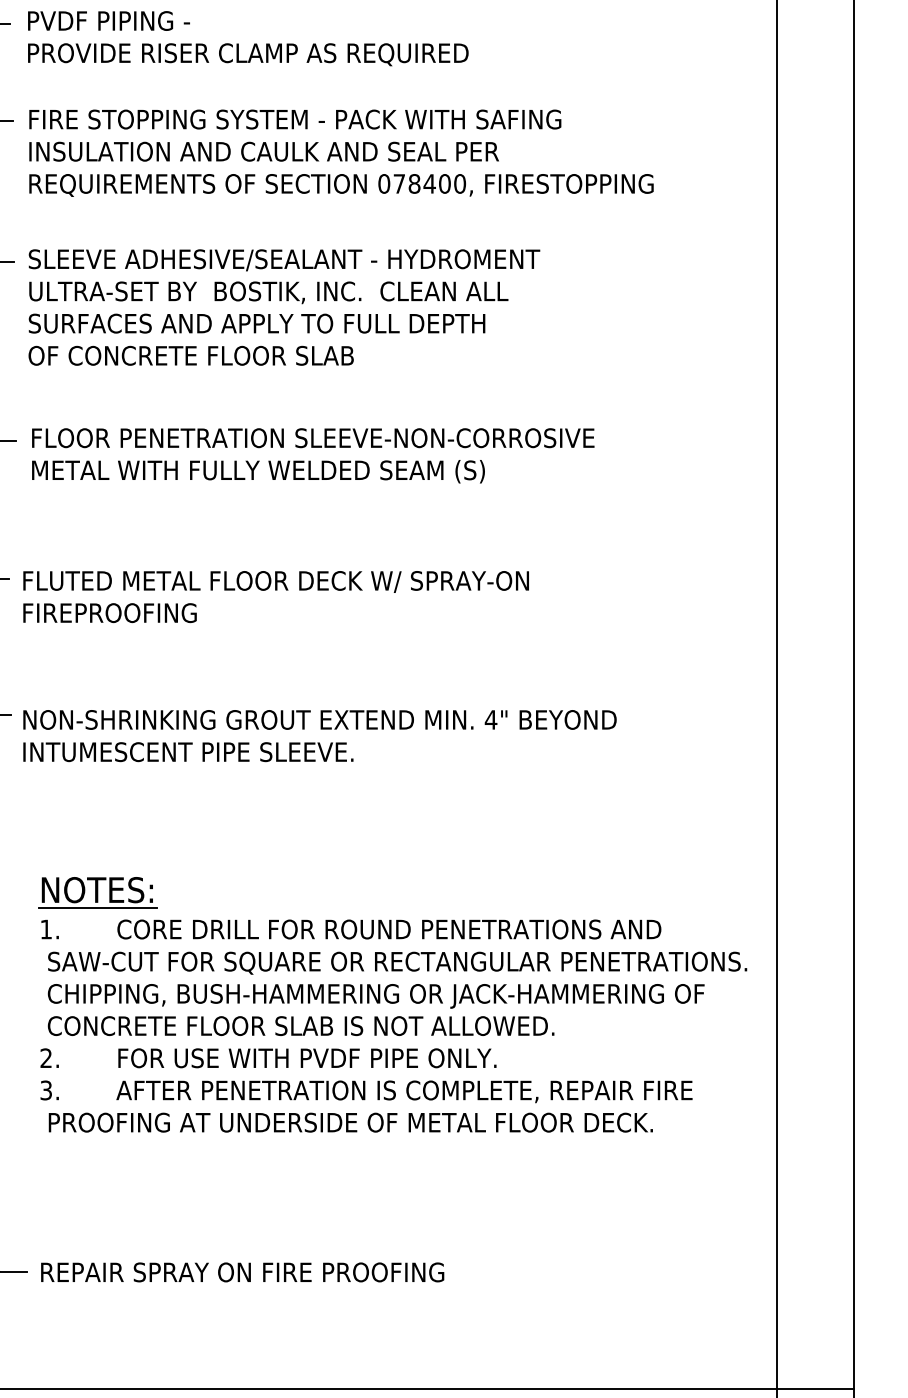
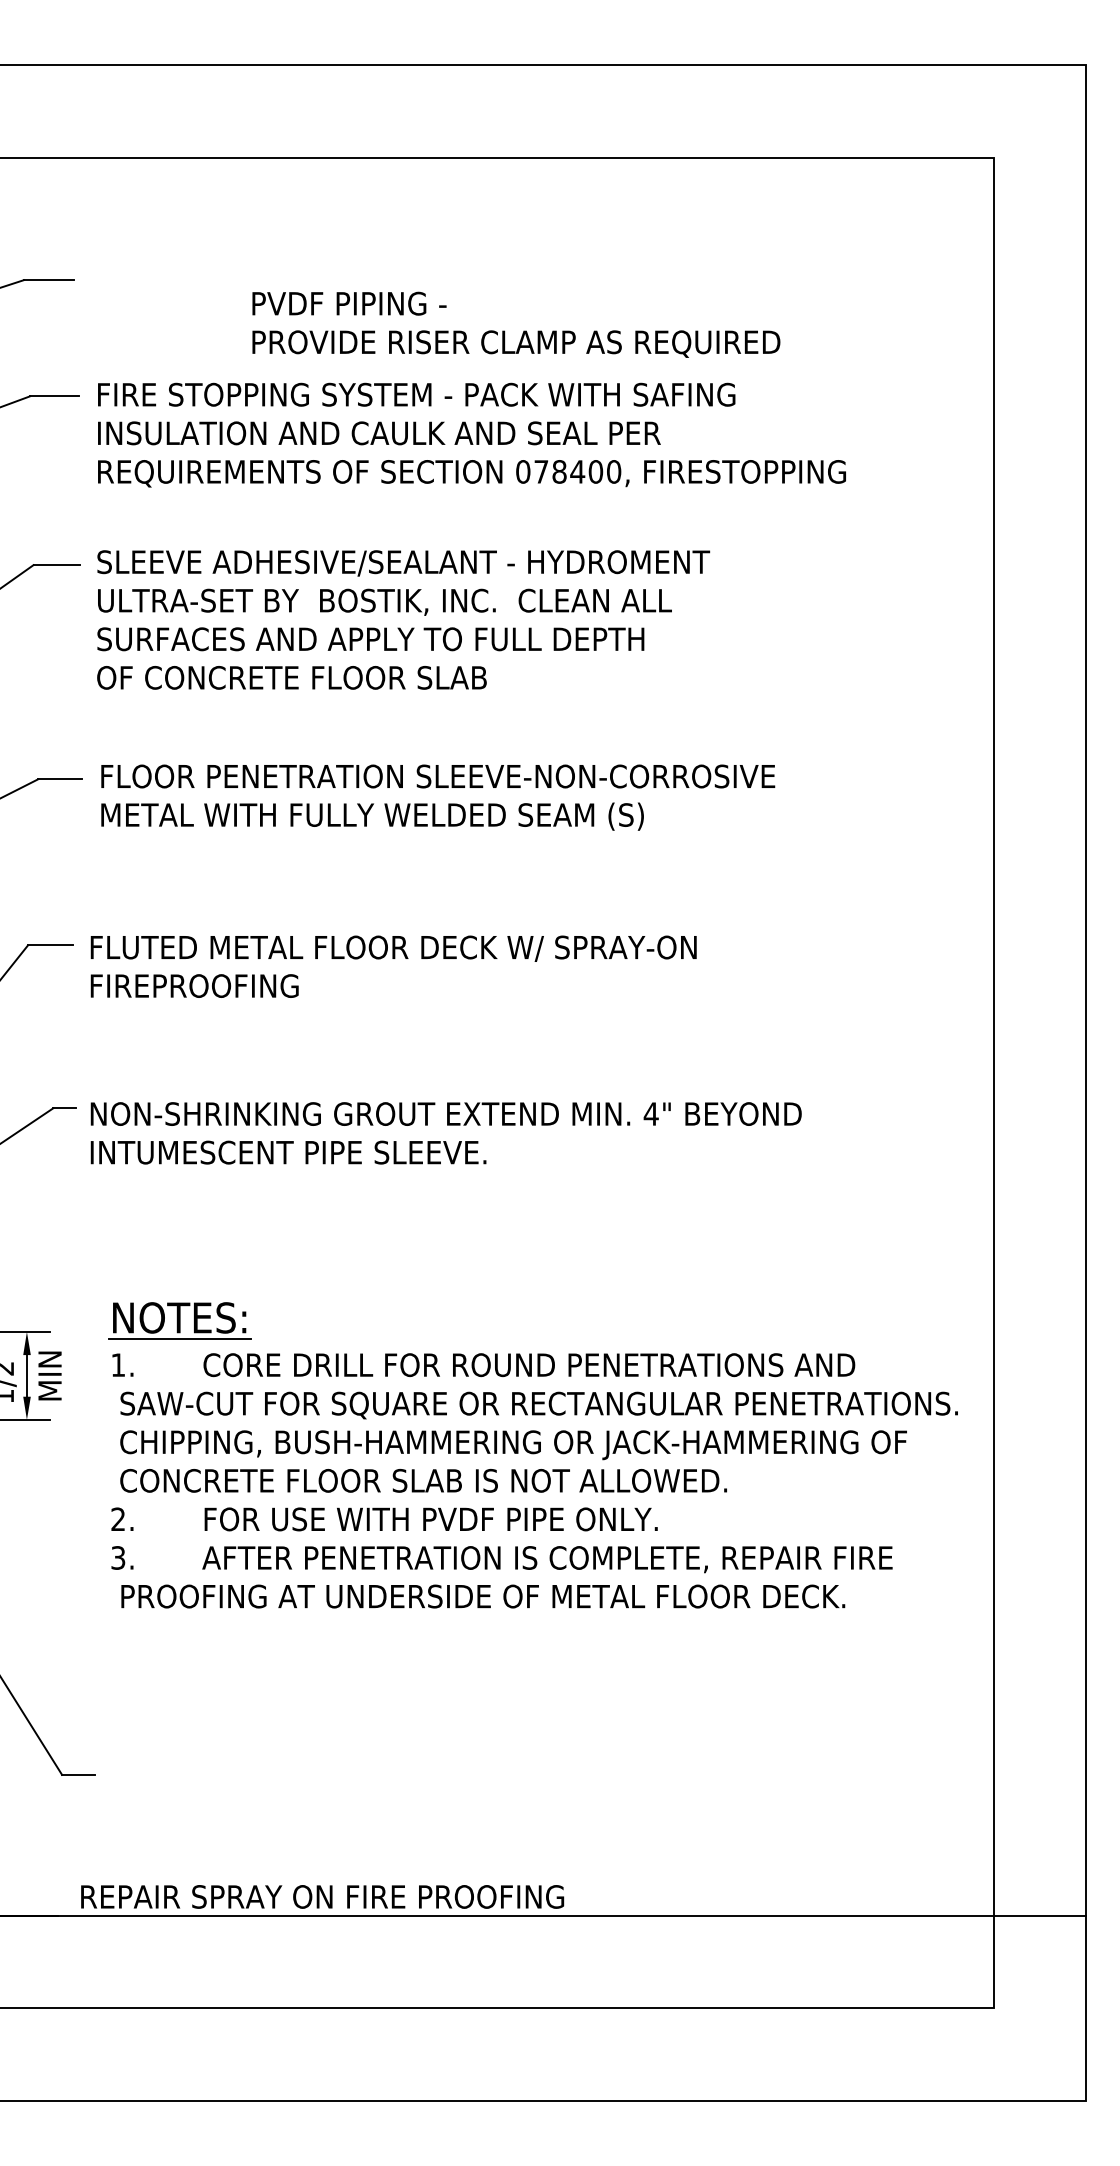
text: (248, 38) -> (516, 324), moved
text: (242, 1272) -> (322, 1896), moved

